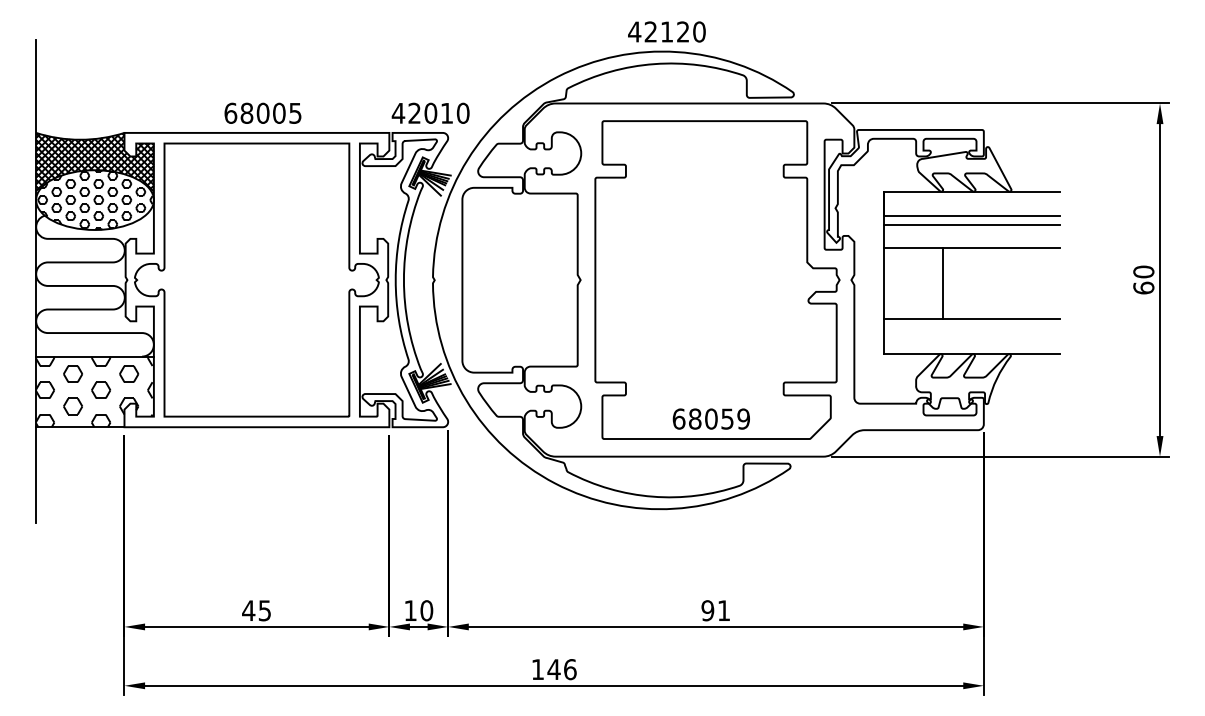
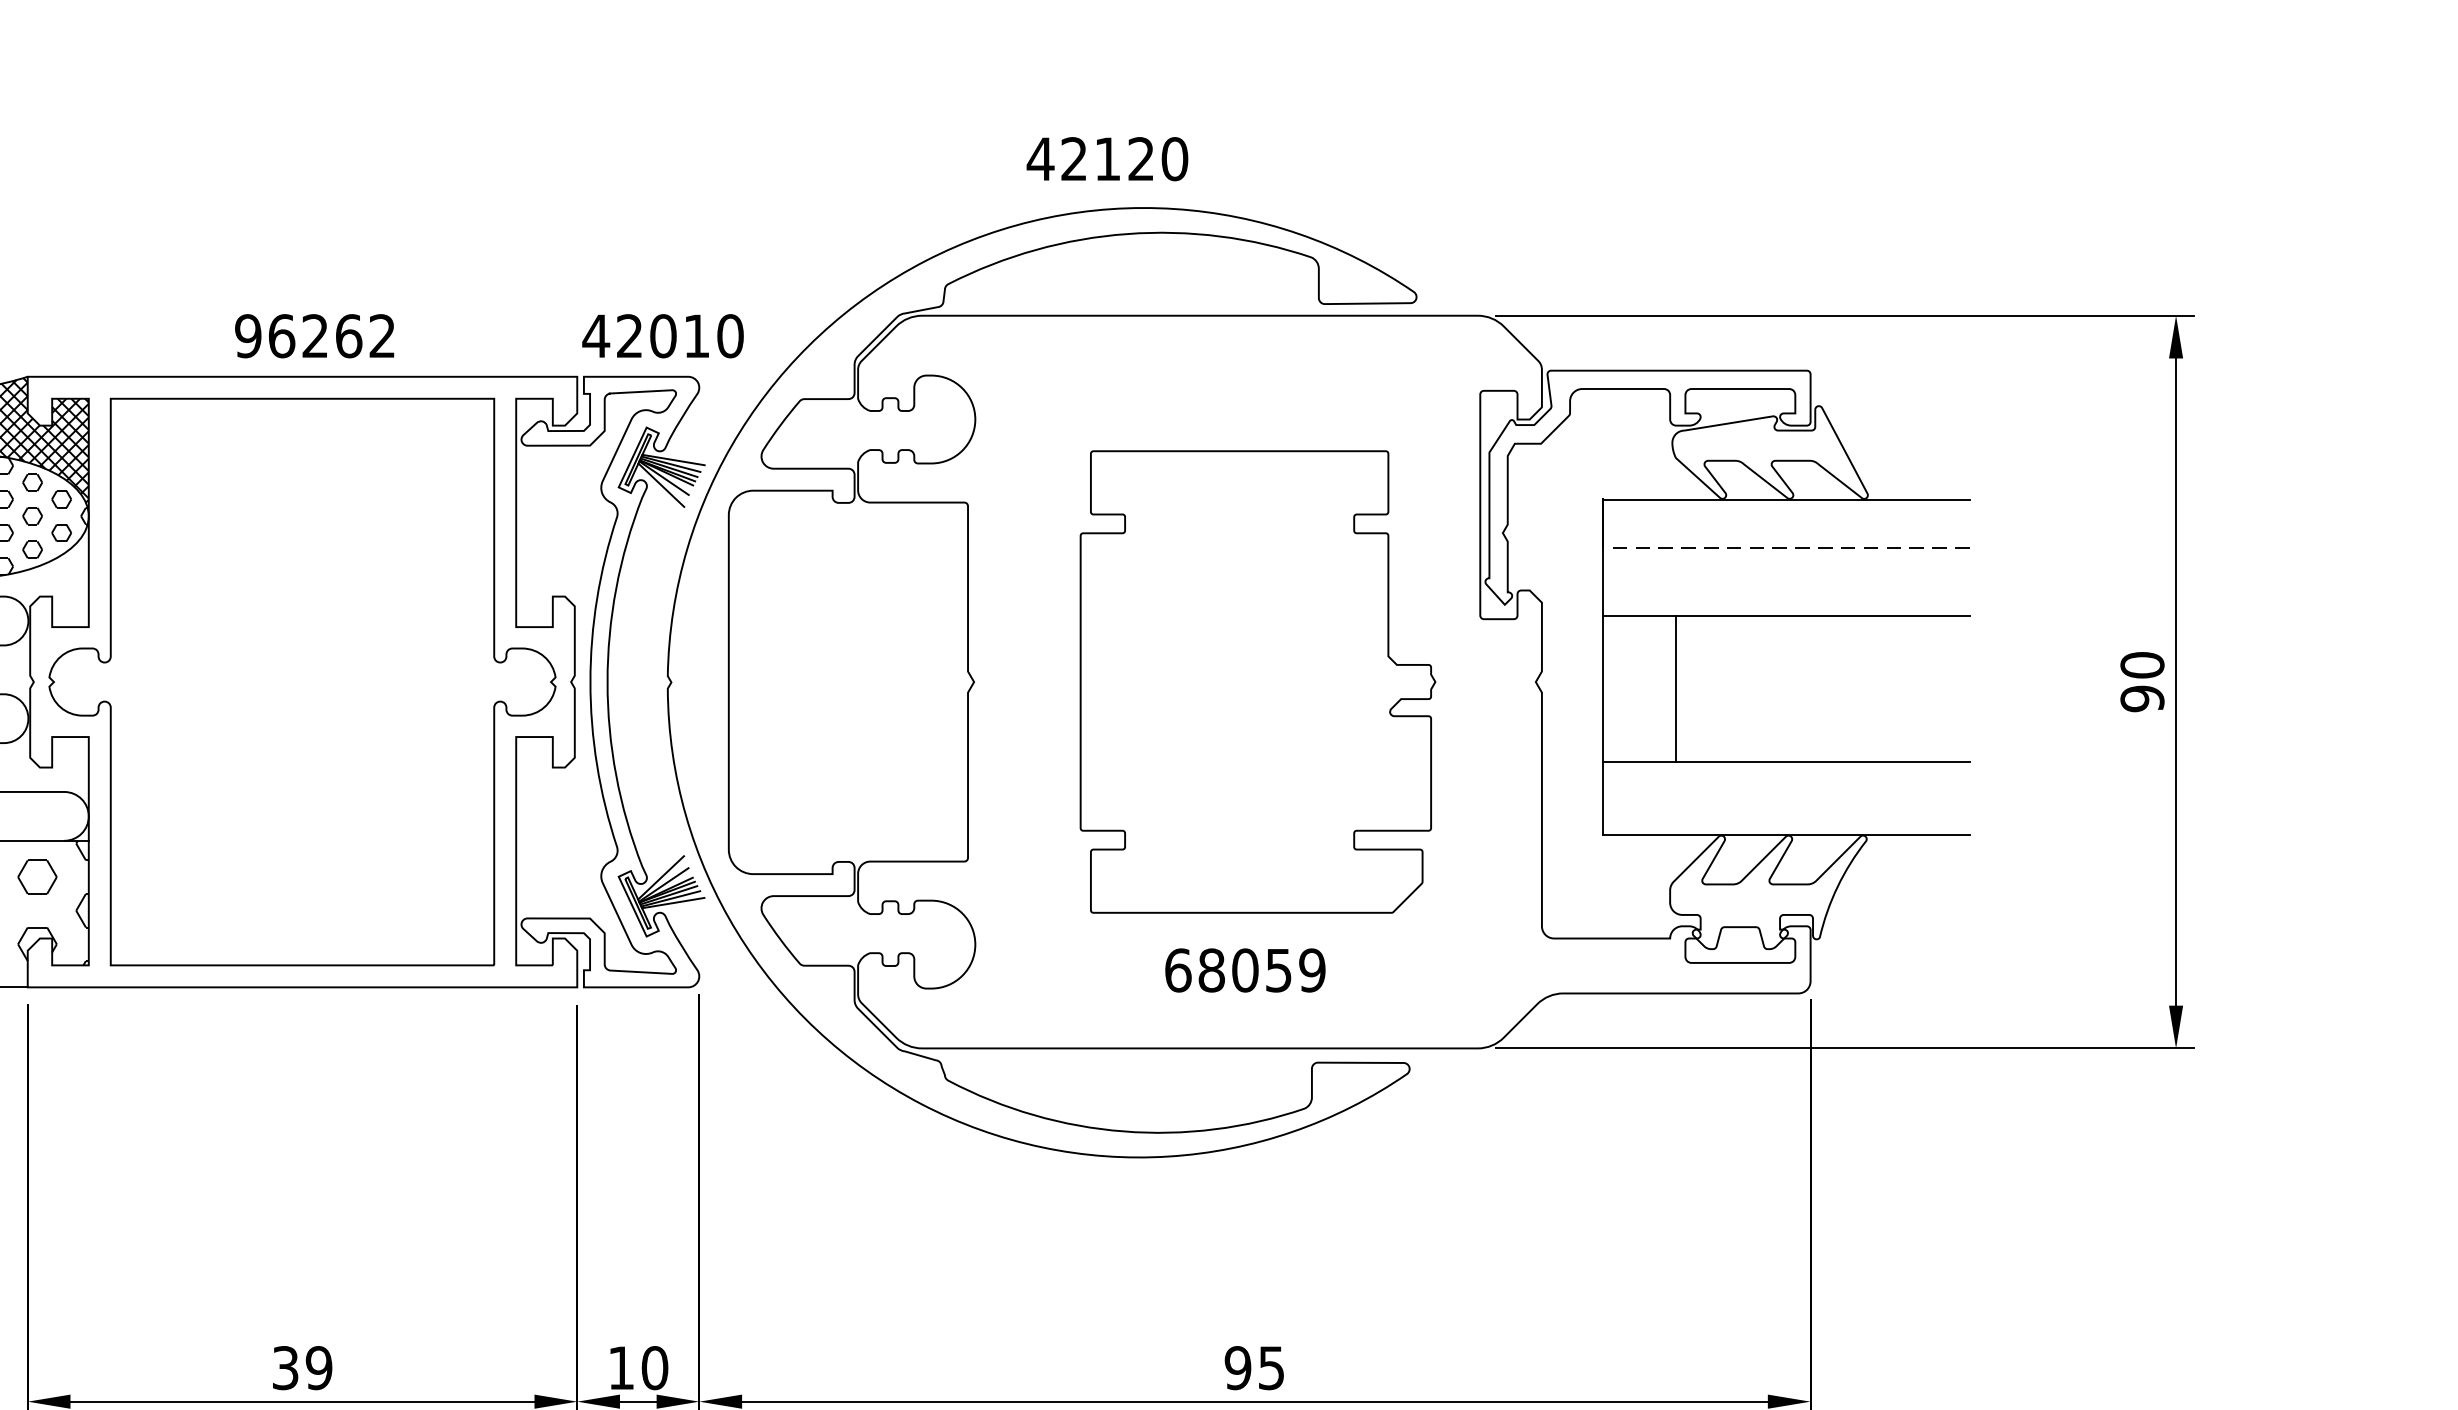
text: (666, 31) -> (1106, 158), moved
text: (262, 112) -> (314, 334), 68005 -> 96262
line: (971, 215) -> (1784, 548), solid -> dashed
line: (971, 224) -> (1784, 566), removed
part: (717, 279) -> (1258, 680), size x0.7
line: (942, 283) -> (1675, 689), moved
text: (1143, 287) -> (2141, 697), 60 -> 90
text: (256, 610) -> (301, 1367), 45 -> 39
text: (723, 610) -> (1270, 1367), 91 -> 95

